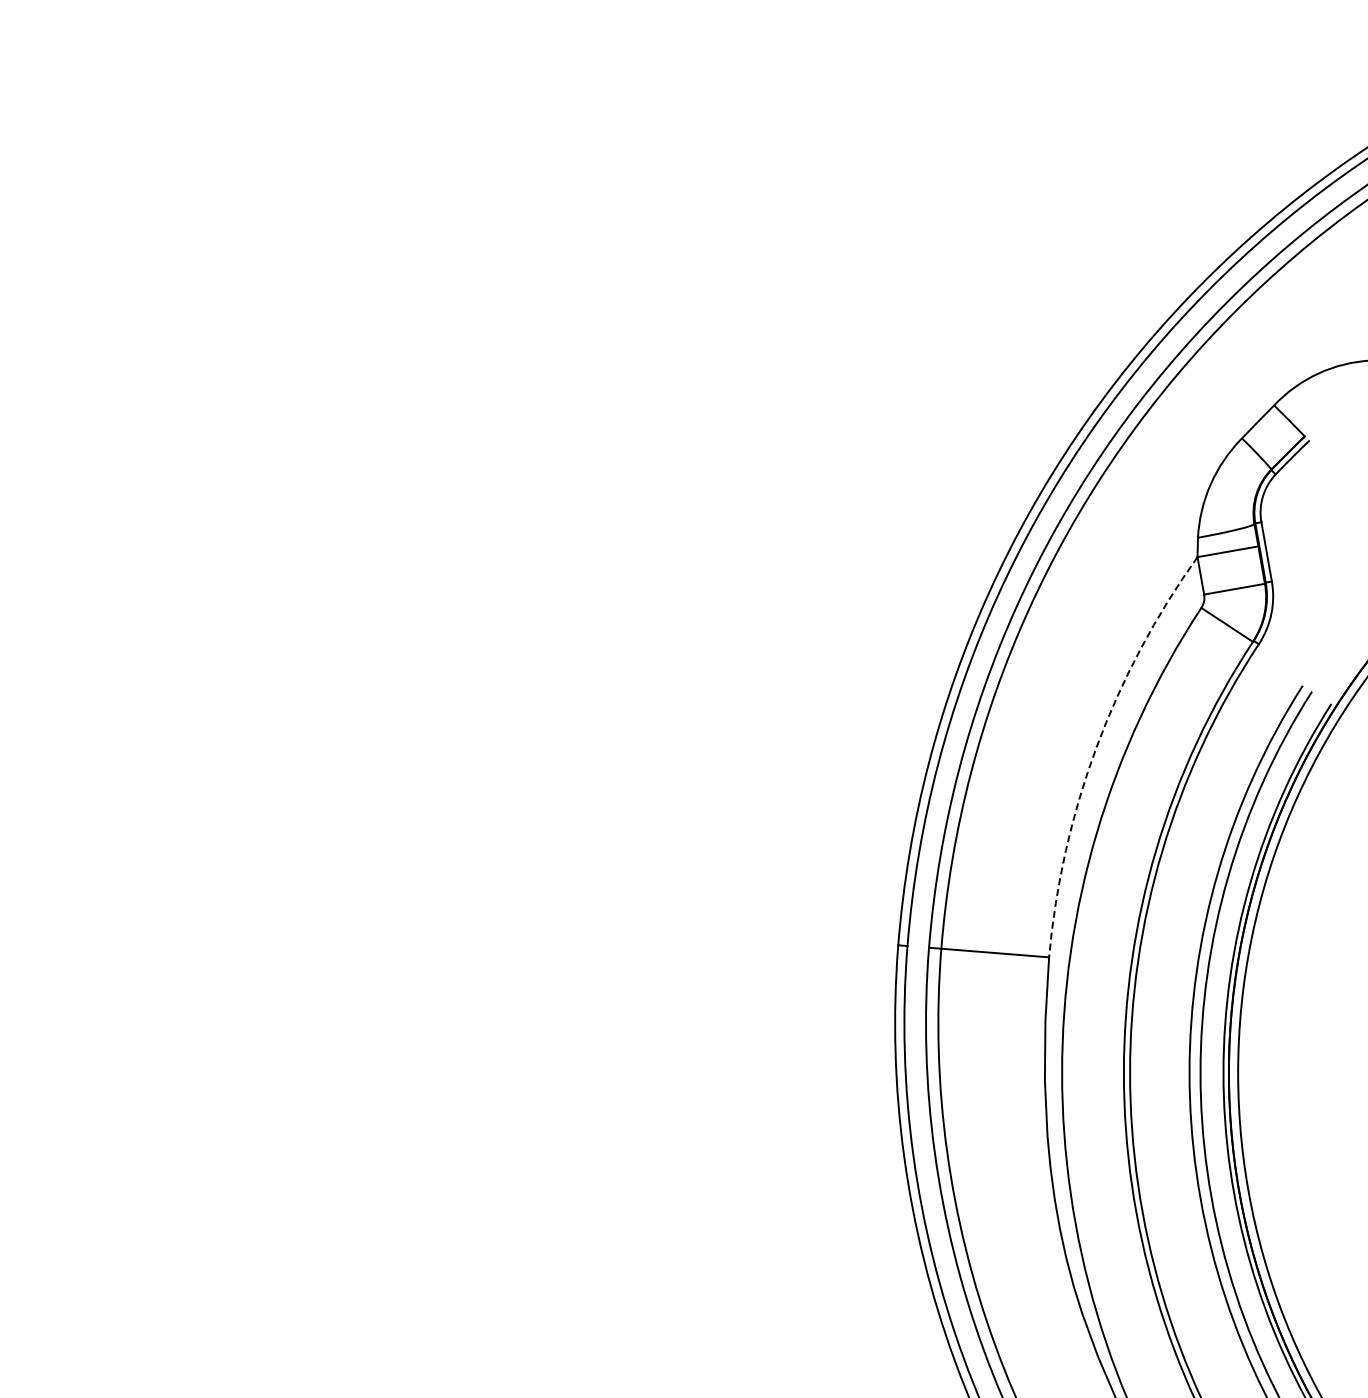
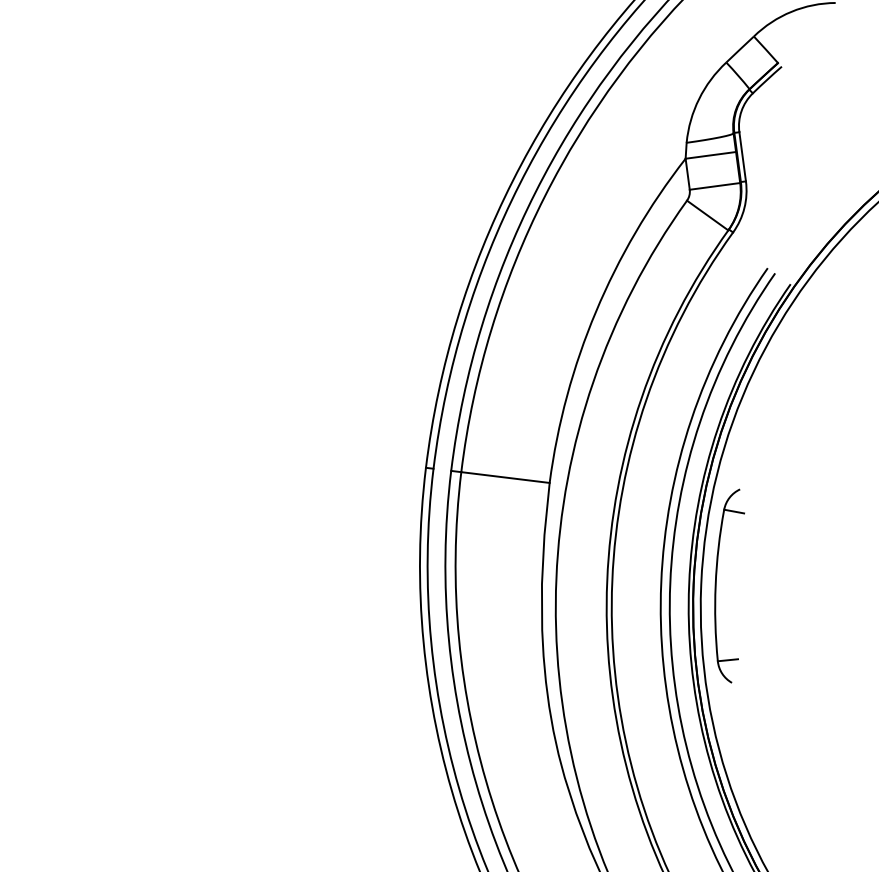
arc: (1096, 747) -> (595, 311), dashed -> solid
part: (1256, 1073) -> (716, 585), added

